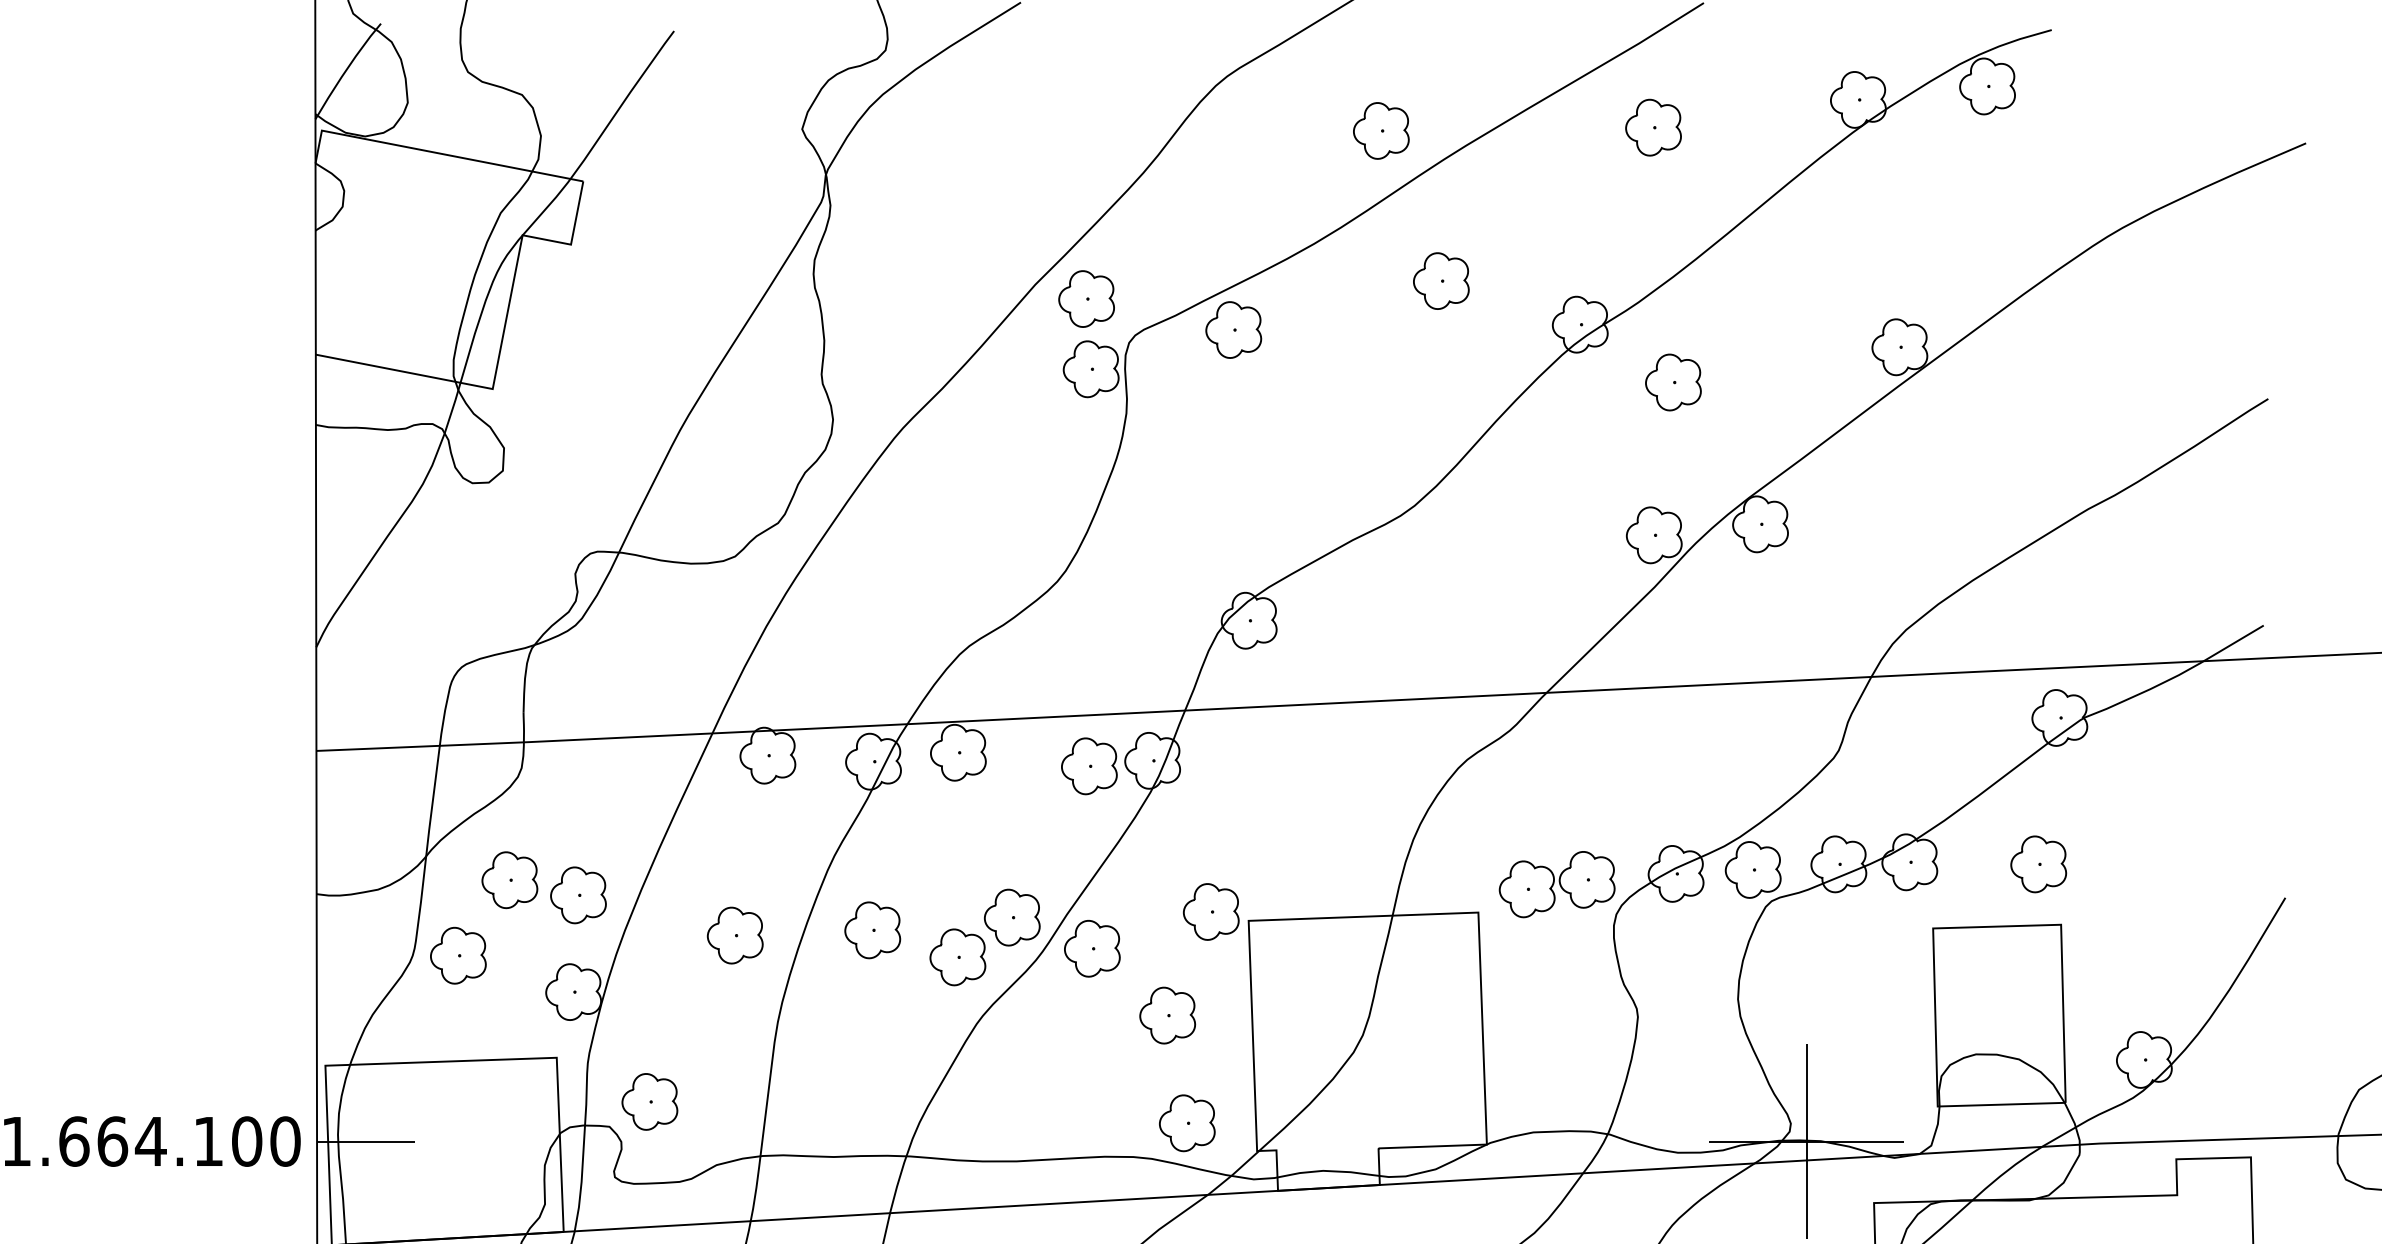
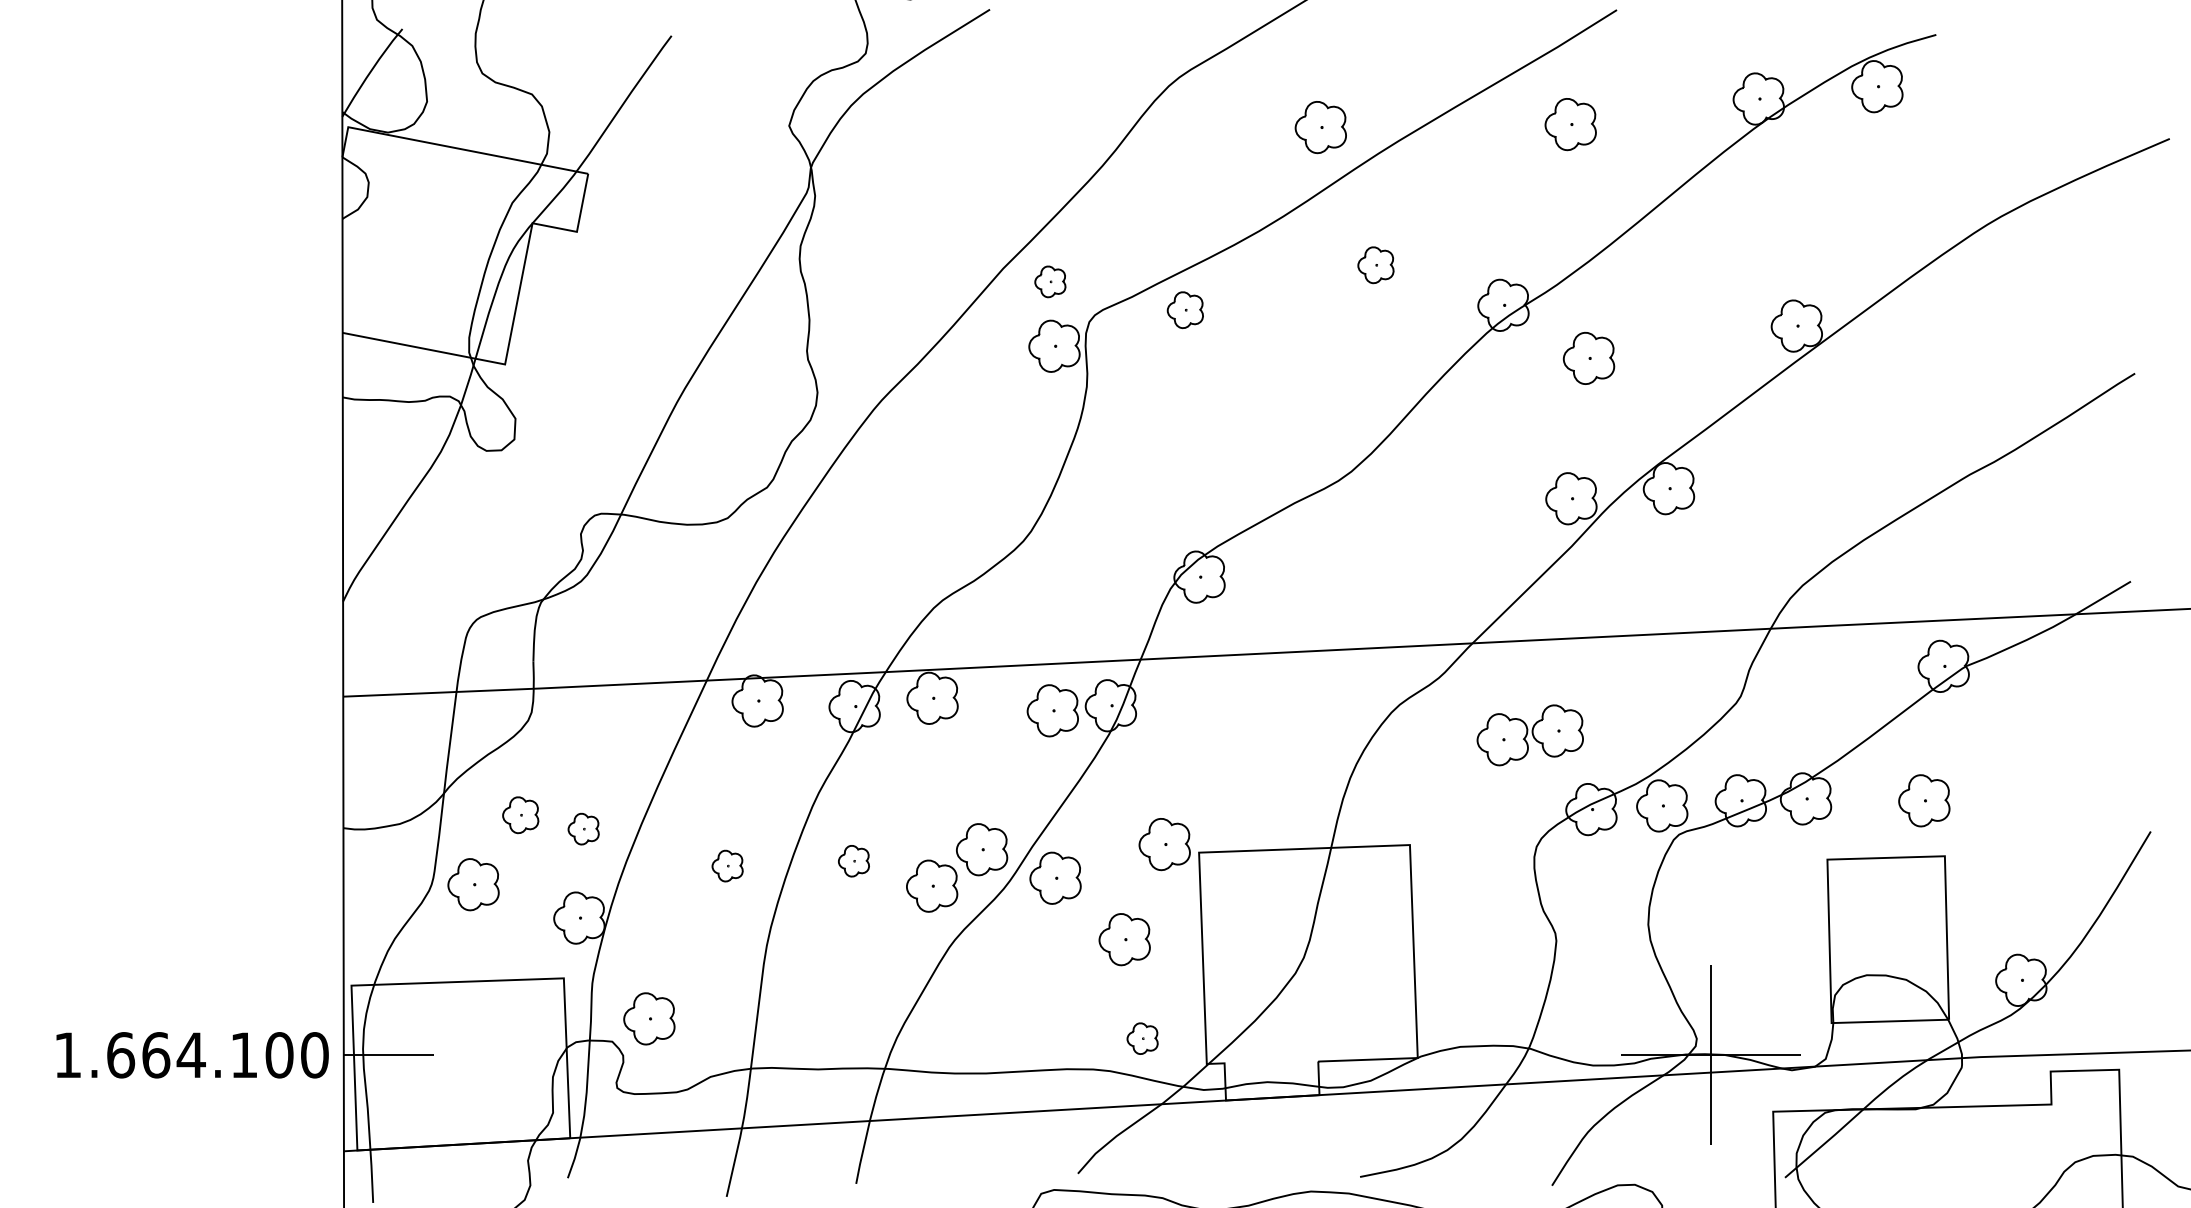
part: (1440, 280) -> (1375, 264), size x0.7
part: (1086, 298) -> (1050, 281), size x0.6
part: (1233, 329) -> (1185, 309), size x0.7
part: (509, 879) -> (520, 814), size x0.7
part: (1556, 884) -> (1529, 735), moved
part: (578, 894) -> (583, 828), size x0.6
part: (872, 929) -> (853, 860), size x0.6
part: (734, 934) -> (727, 865), size x0.6
part: (1187, 1123) -> (1142, 1038), size x0.6

